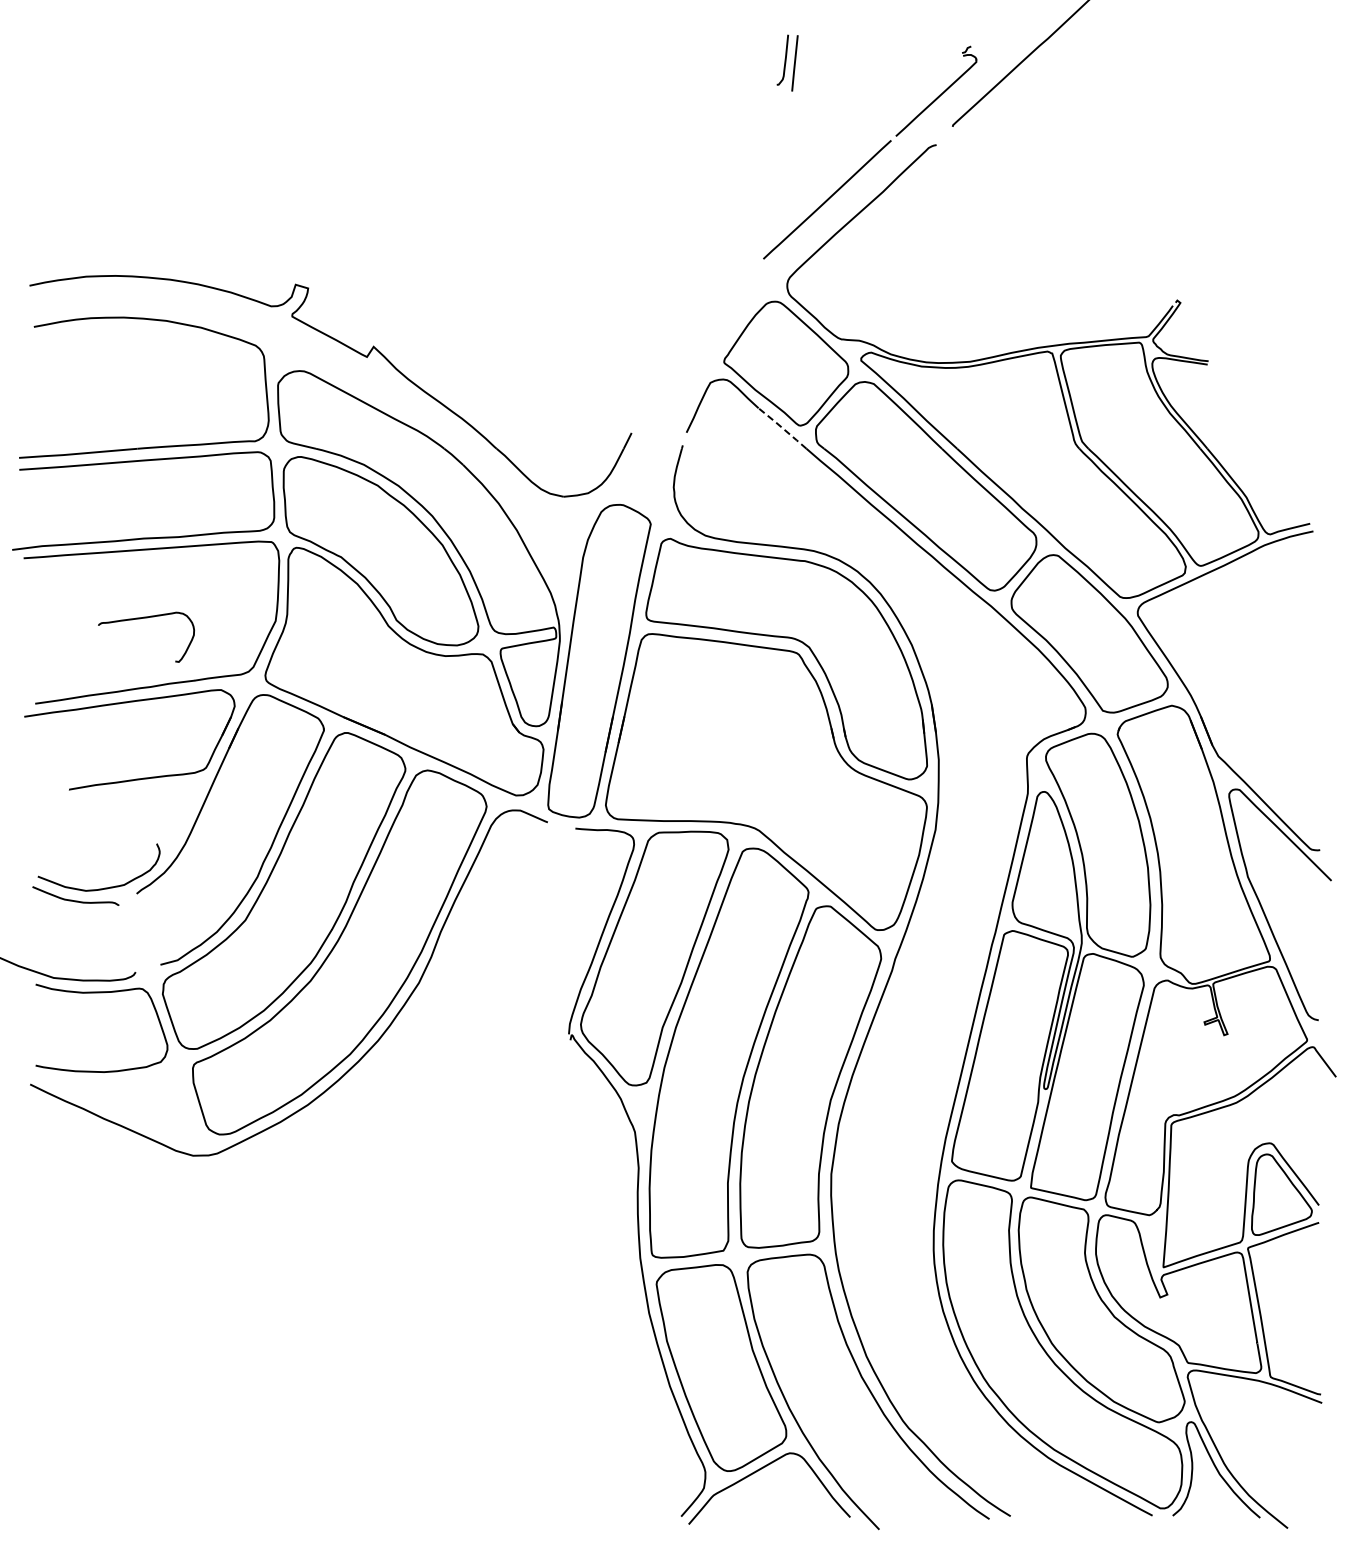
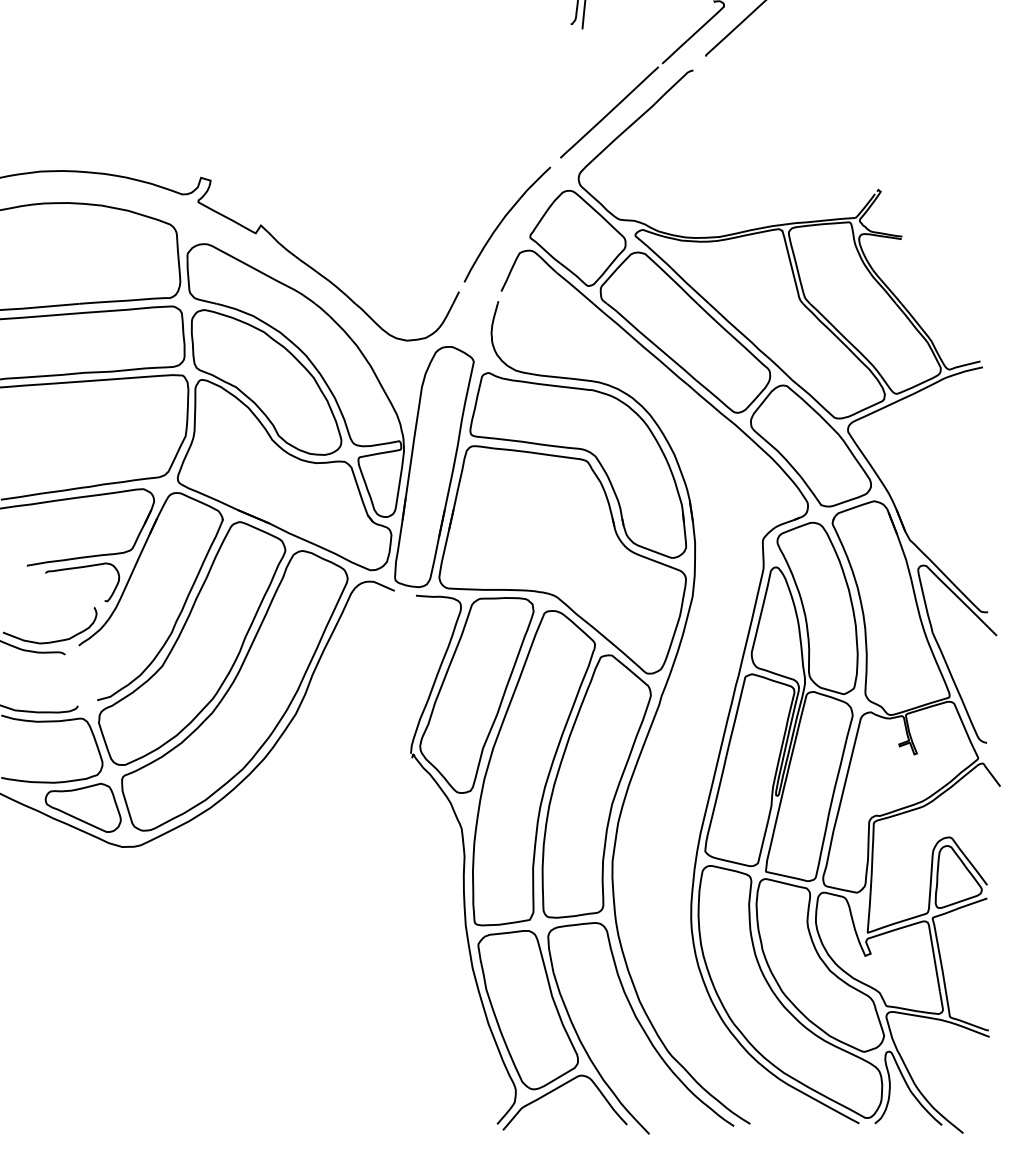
curve: (688, 341) -> (502, 221), added
line: (782, 428) -> (575, 288), dashed -> solid
curve: (146, 618) -> (82, 567), moved
part: (142, 1104) -> (83, 807), added

